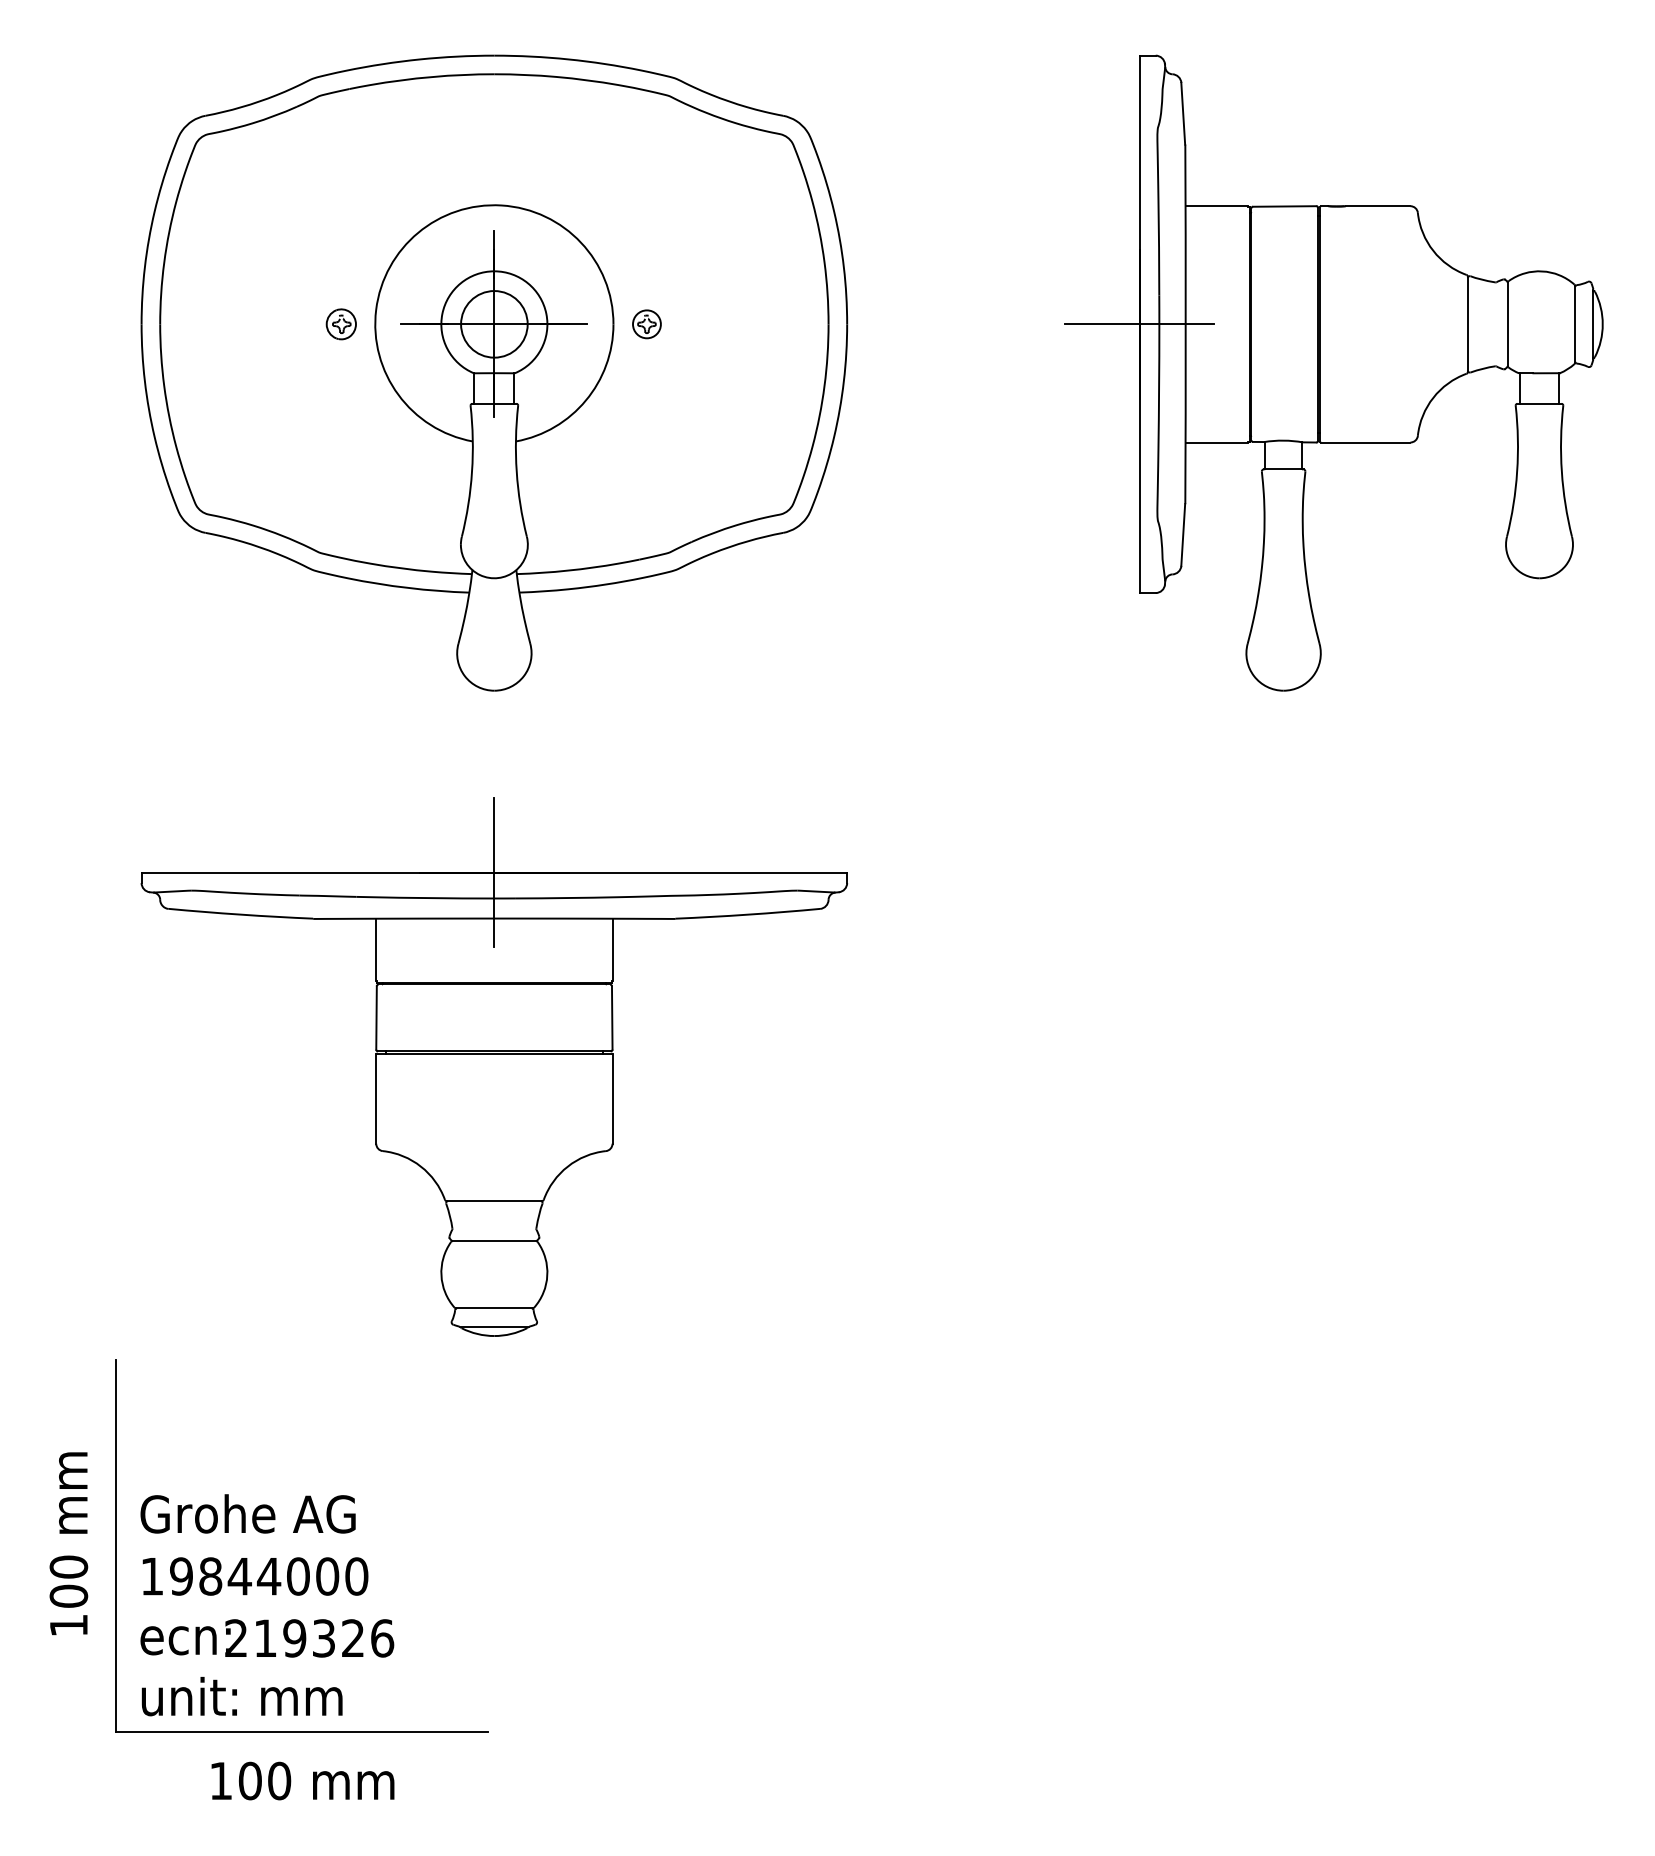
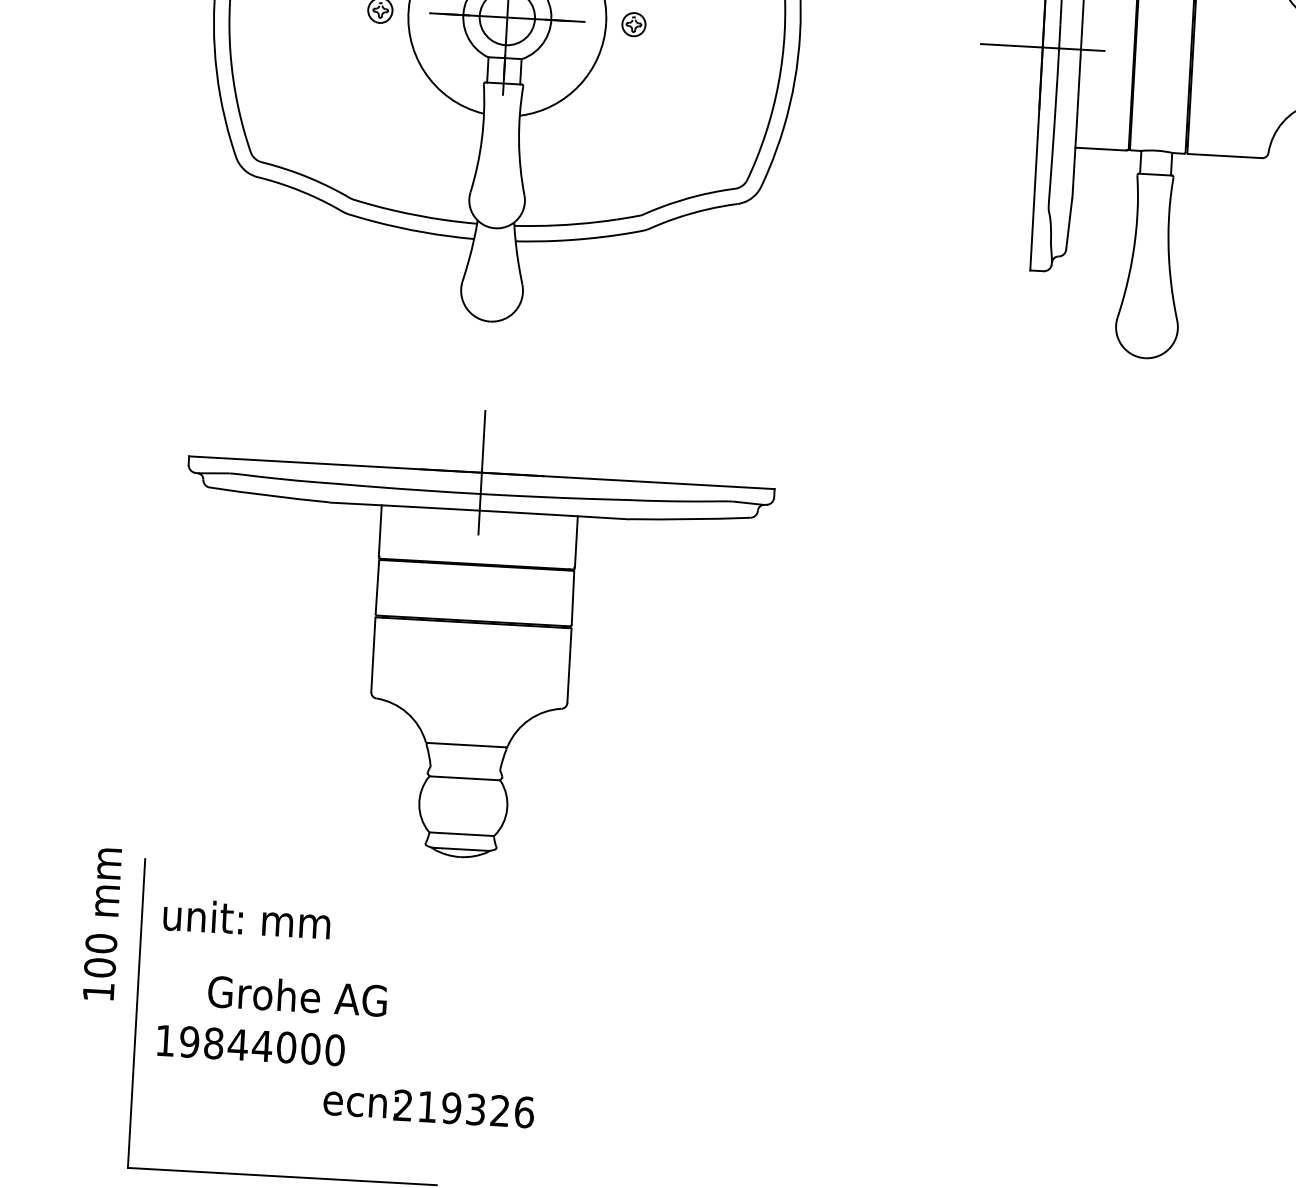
text: (247, 1513) -> (297, 995), moved
text: (68, 1543) -> (102, 924), moved
text: (267, 1638) -> (429, 1107), moved
text: (241, 1696) -> (246, 918), moved

